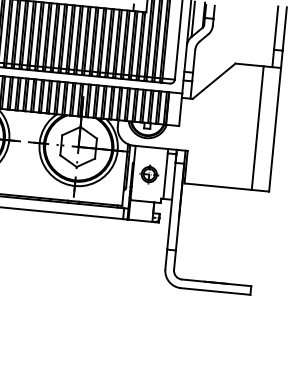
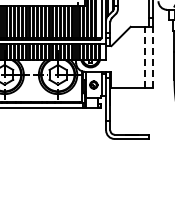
line: (257, 126) -> (144, 56), solid -> dashed
line: (276, 128) -> (153, 56), solid -> dashed

